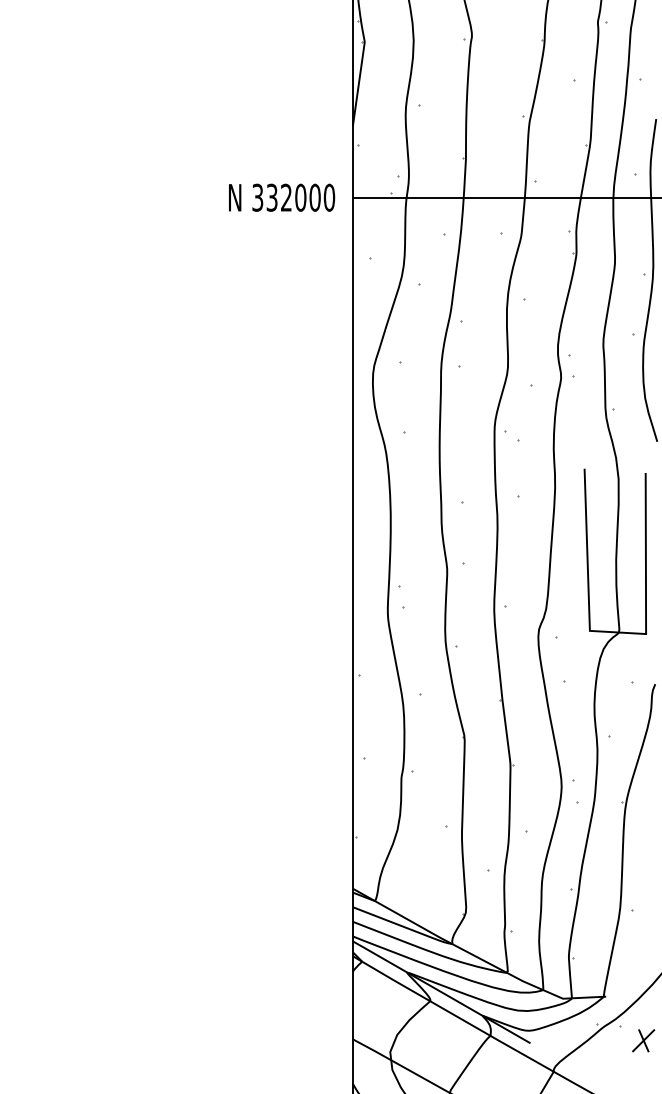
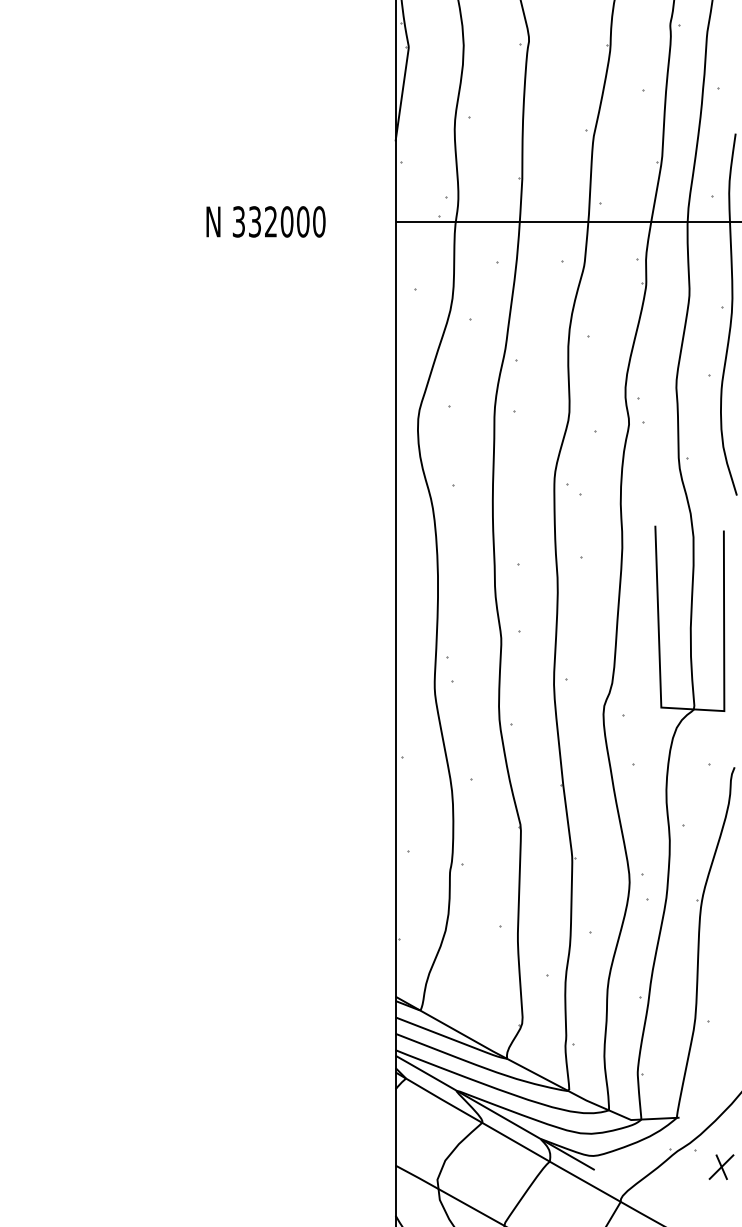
text: (281, 197) -> (265, 221), moved

